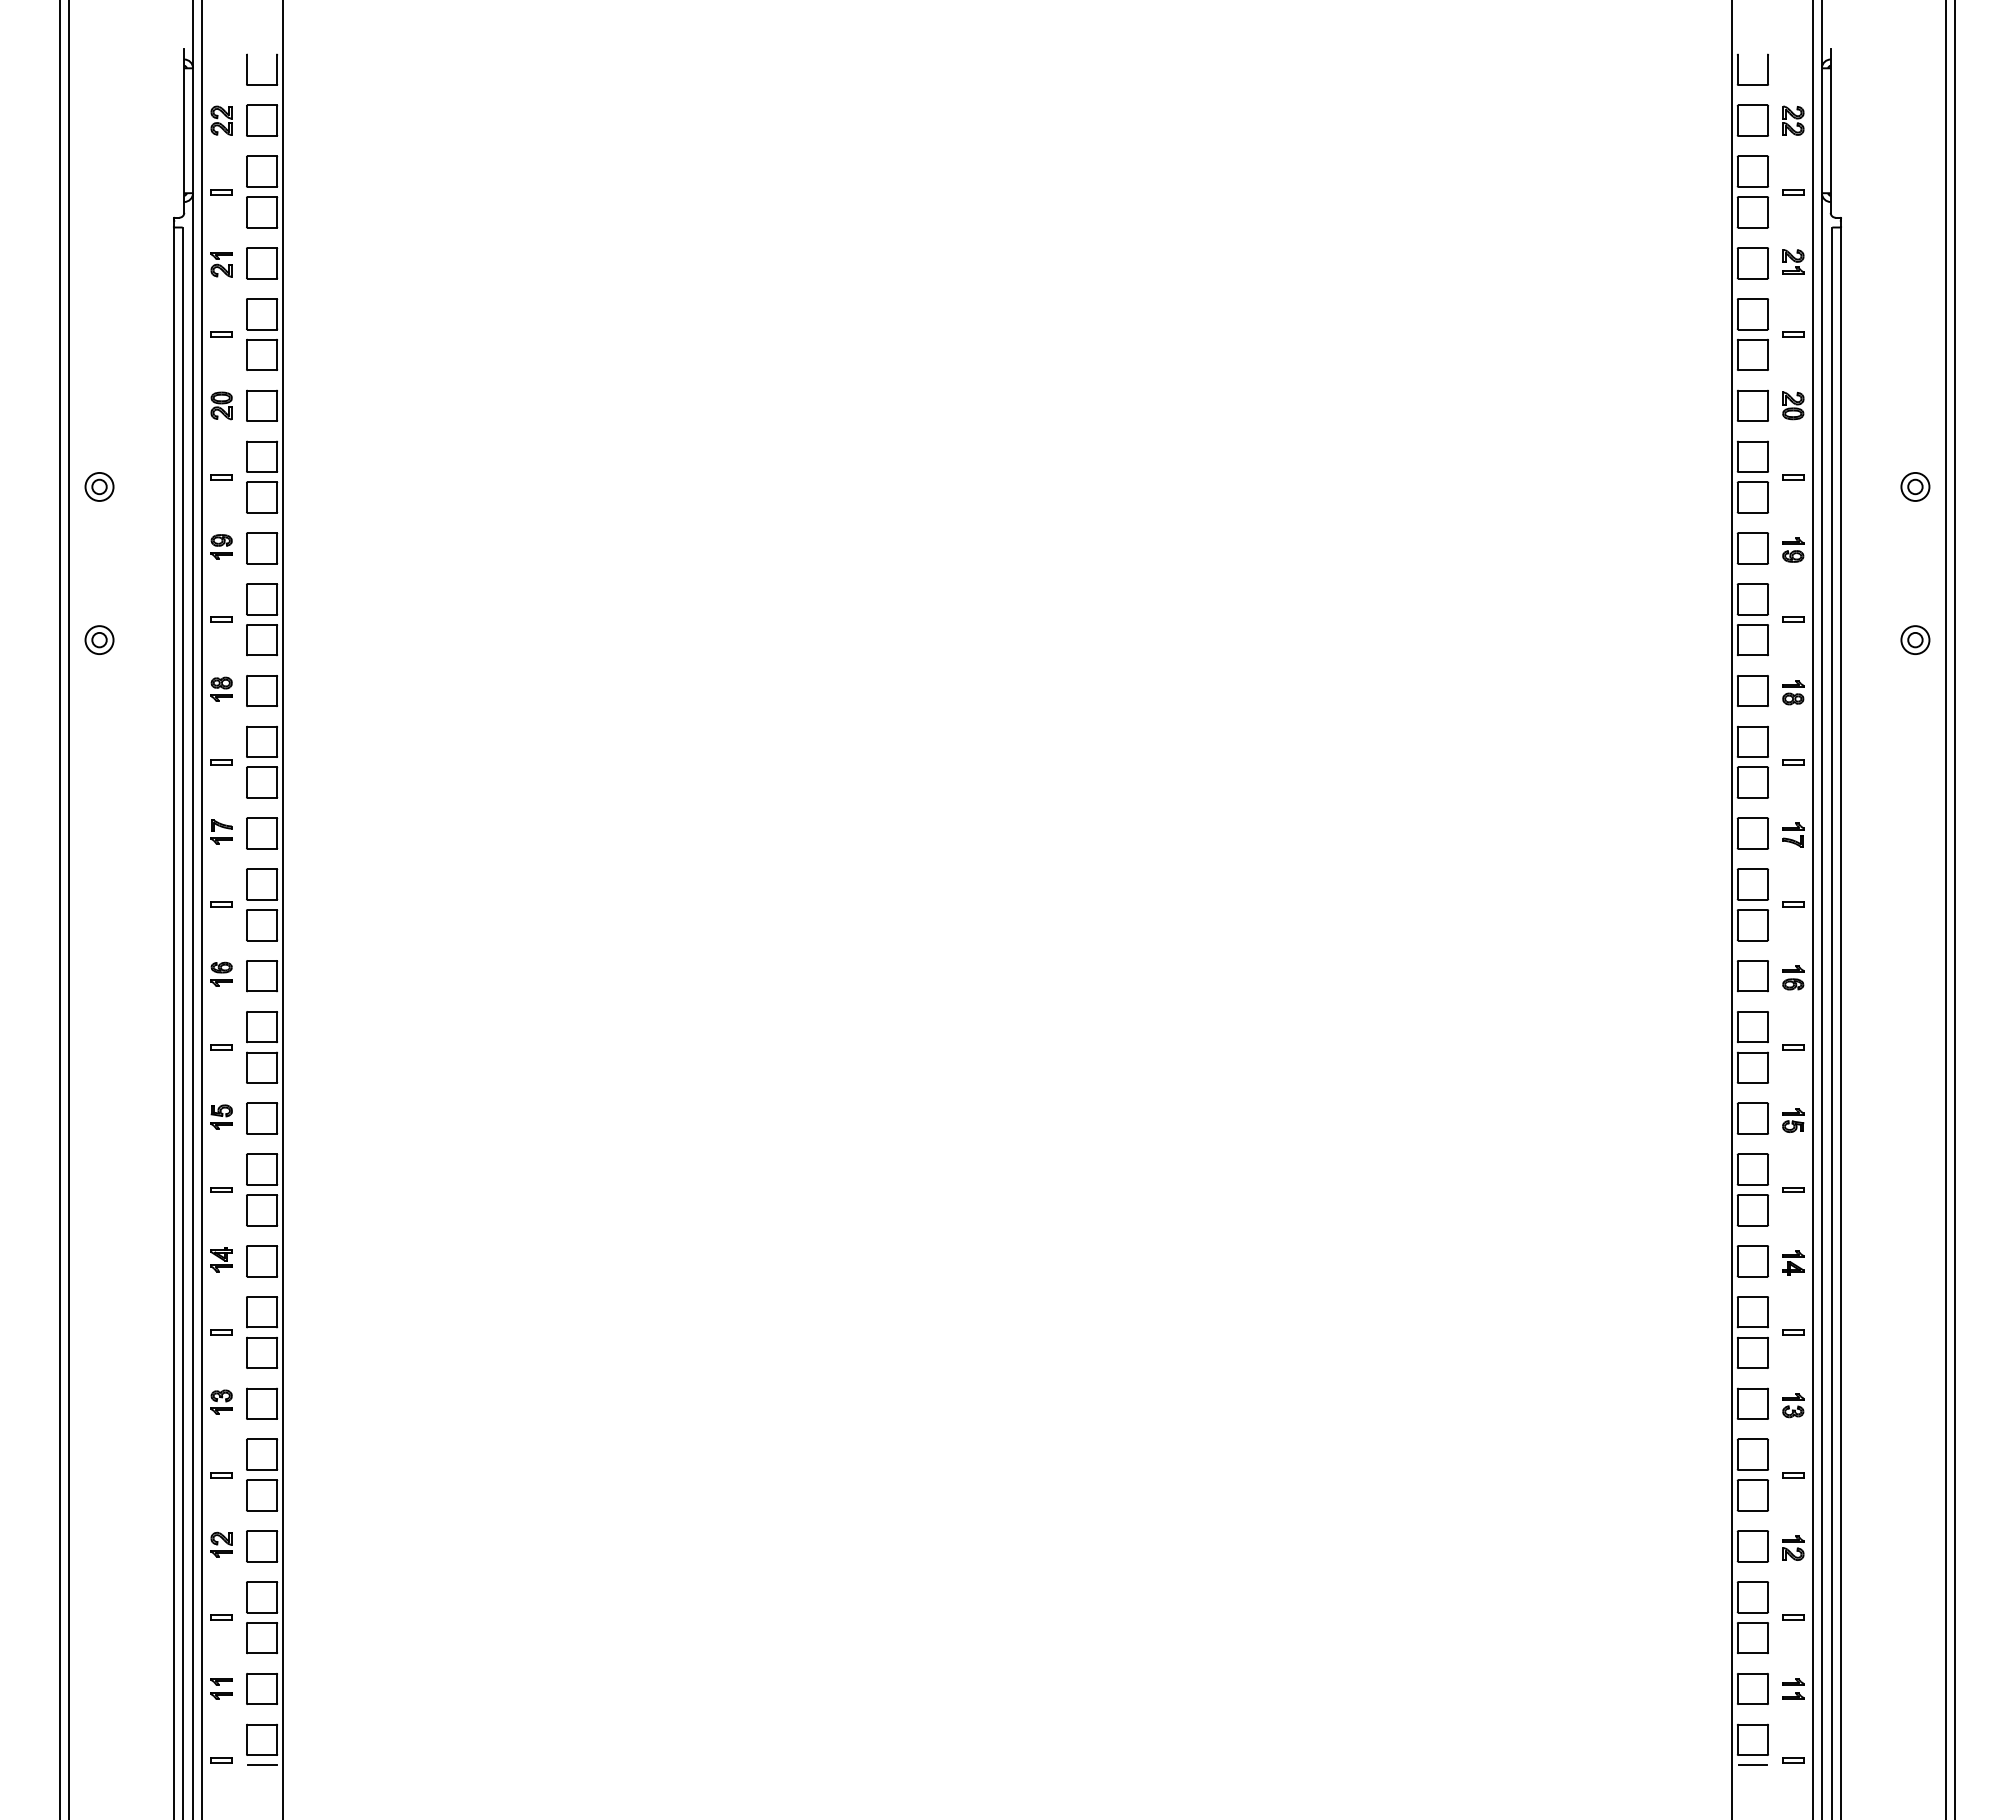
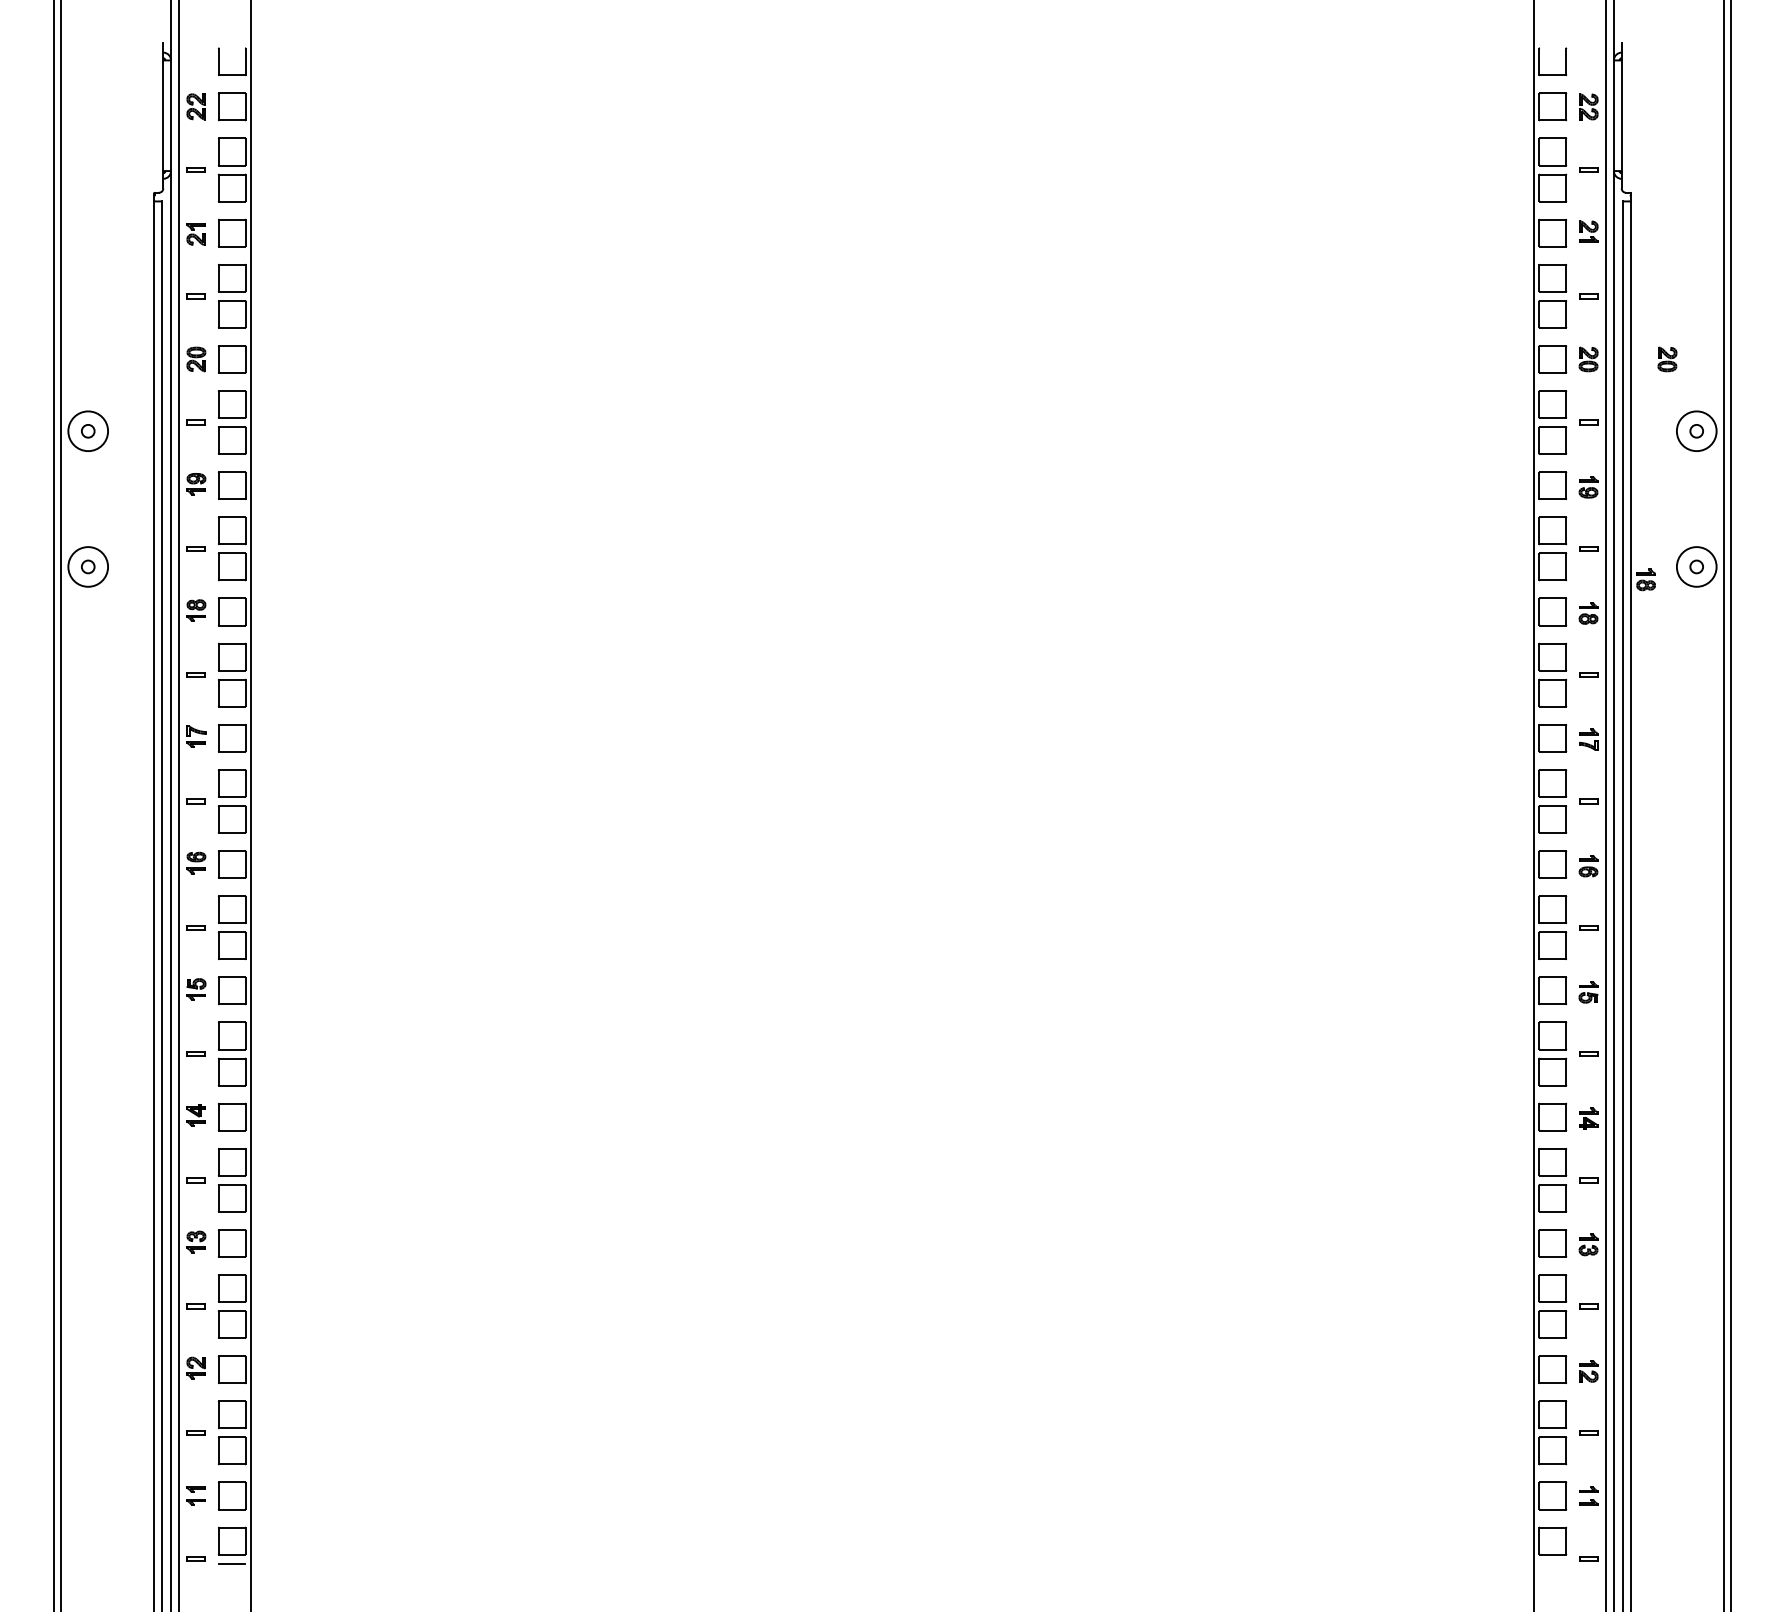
part: (1882, 405) -> (1667, 359), added
circle: (99, 486) -> (88, 430), size x1.6
circle: (1915, 486) -> (1696, 430), size x1.6
circle: (99, 640) -> (88, 567), size x1.6
circle: (1915, 640) -> (1696, 567), size x1.6
part: (1858, 654) -> (1646, 579), added
line: (1752, 1765) -> (1552, 1563), removed

